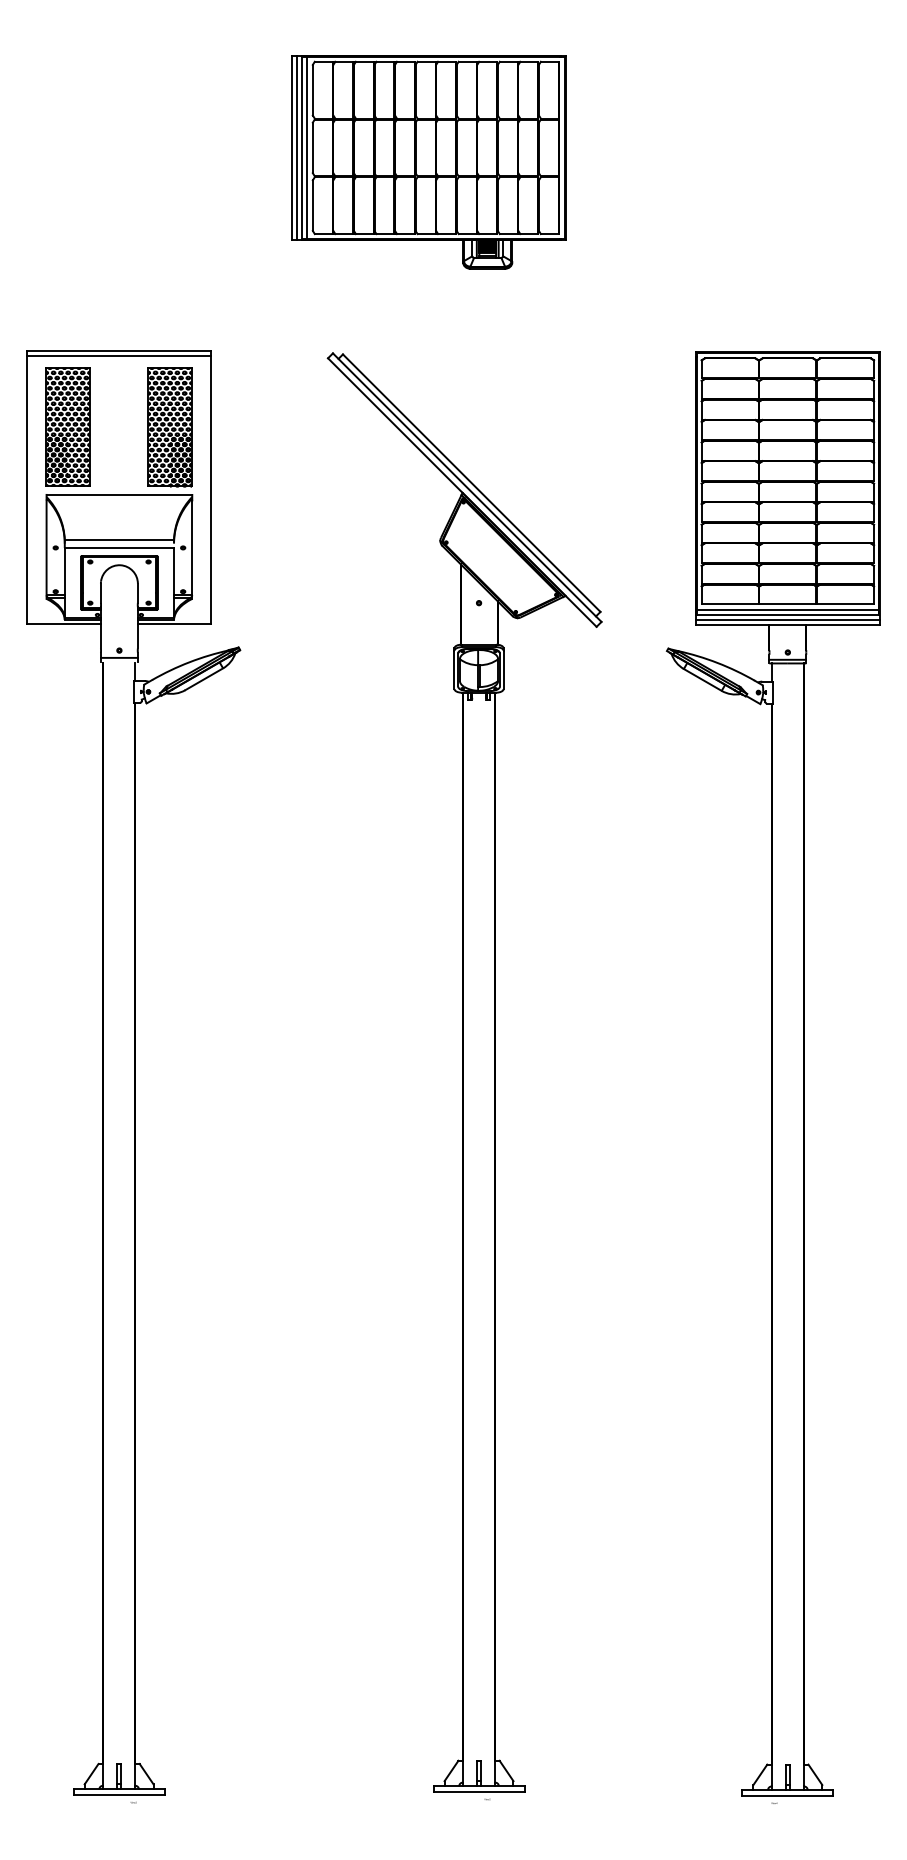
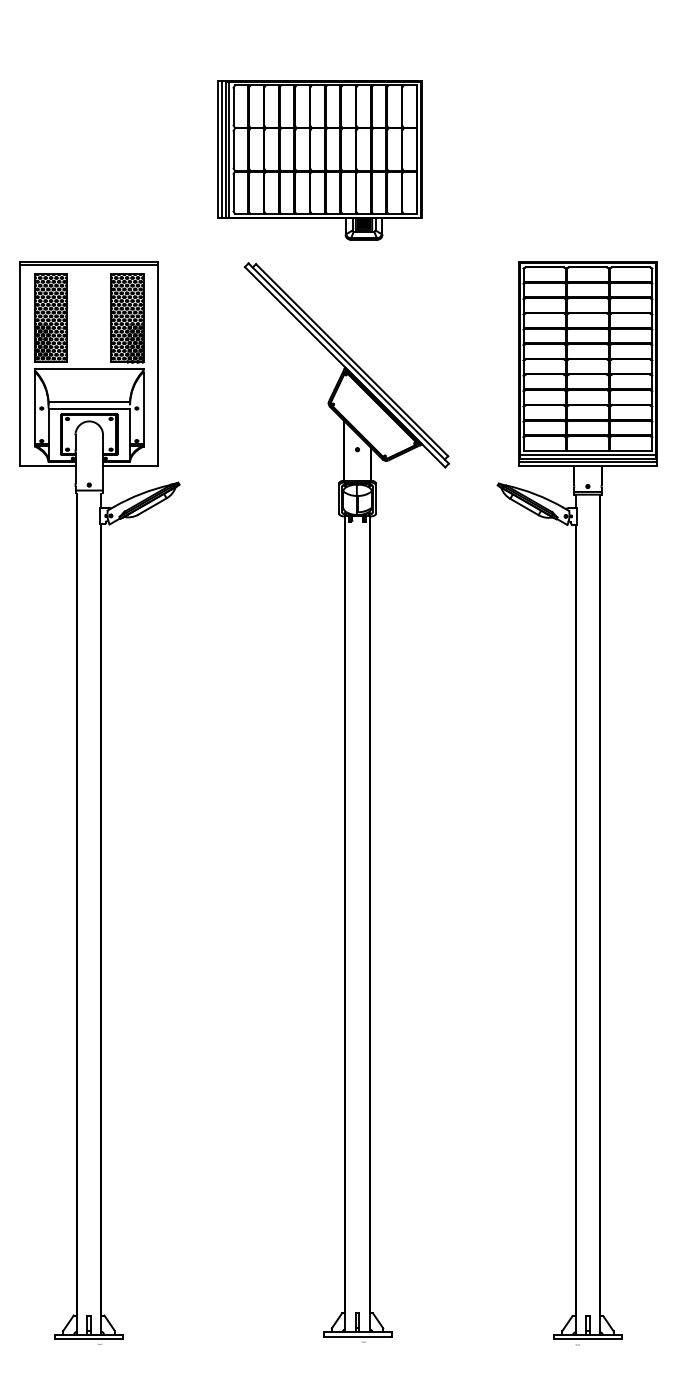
part: (428, 162) -> (319, 160), moved

